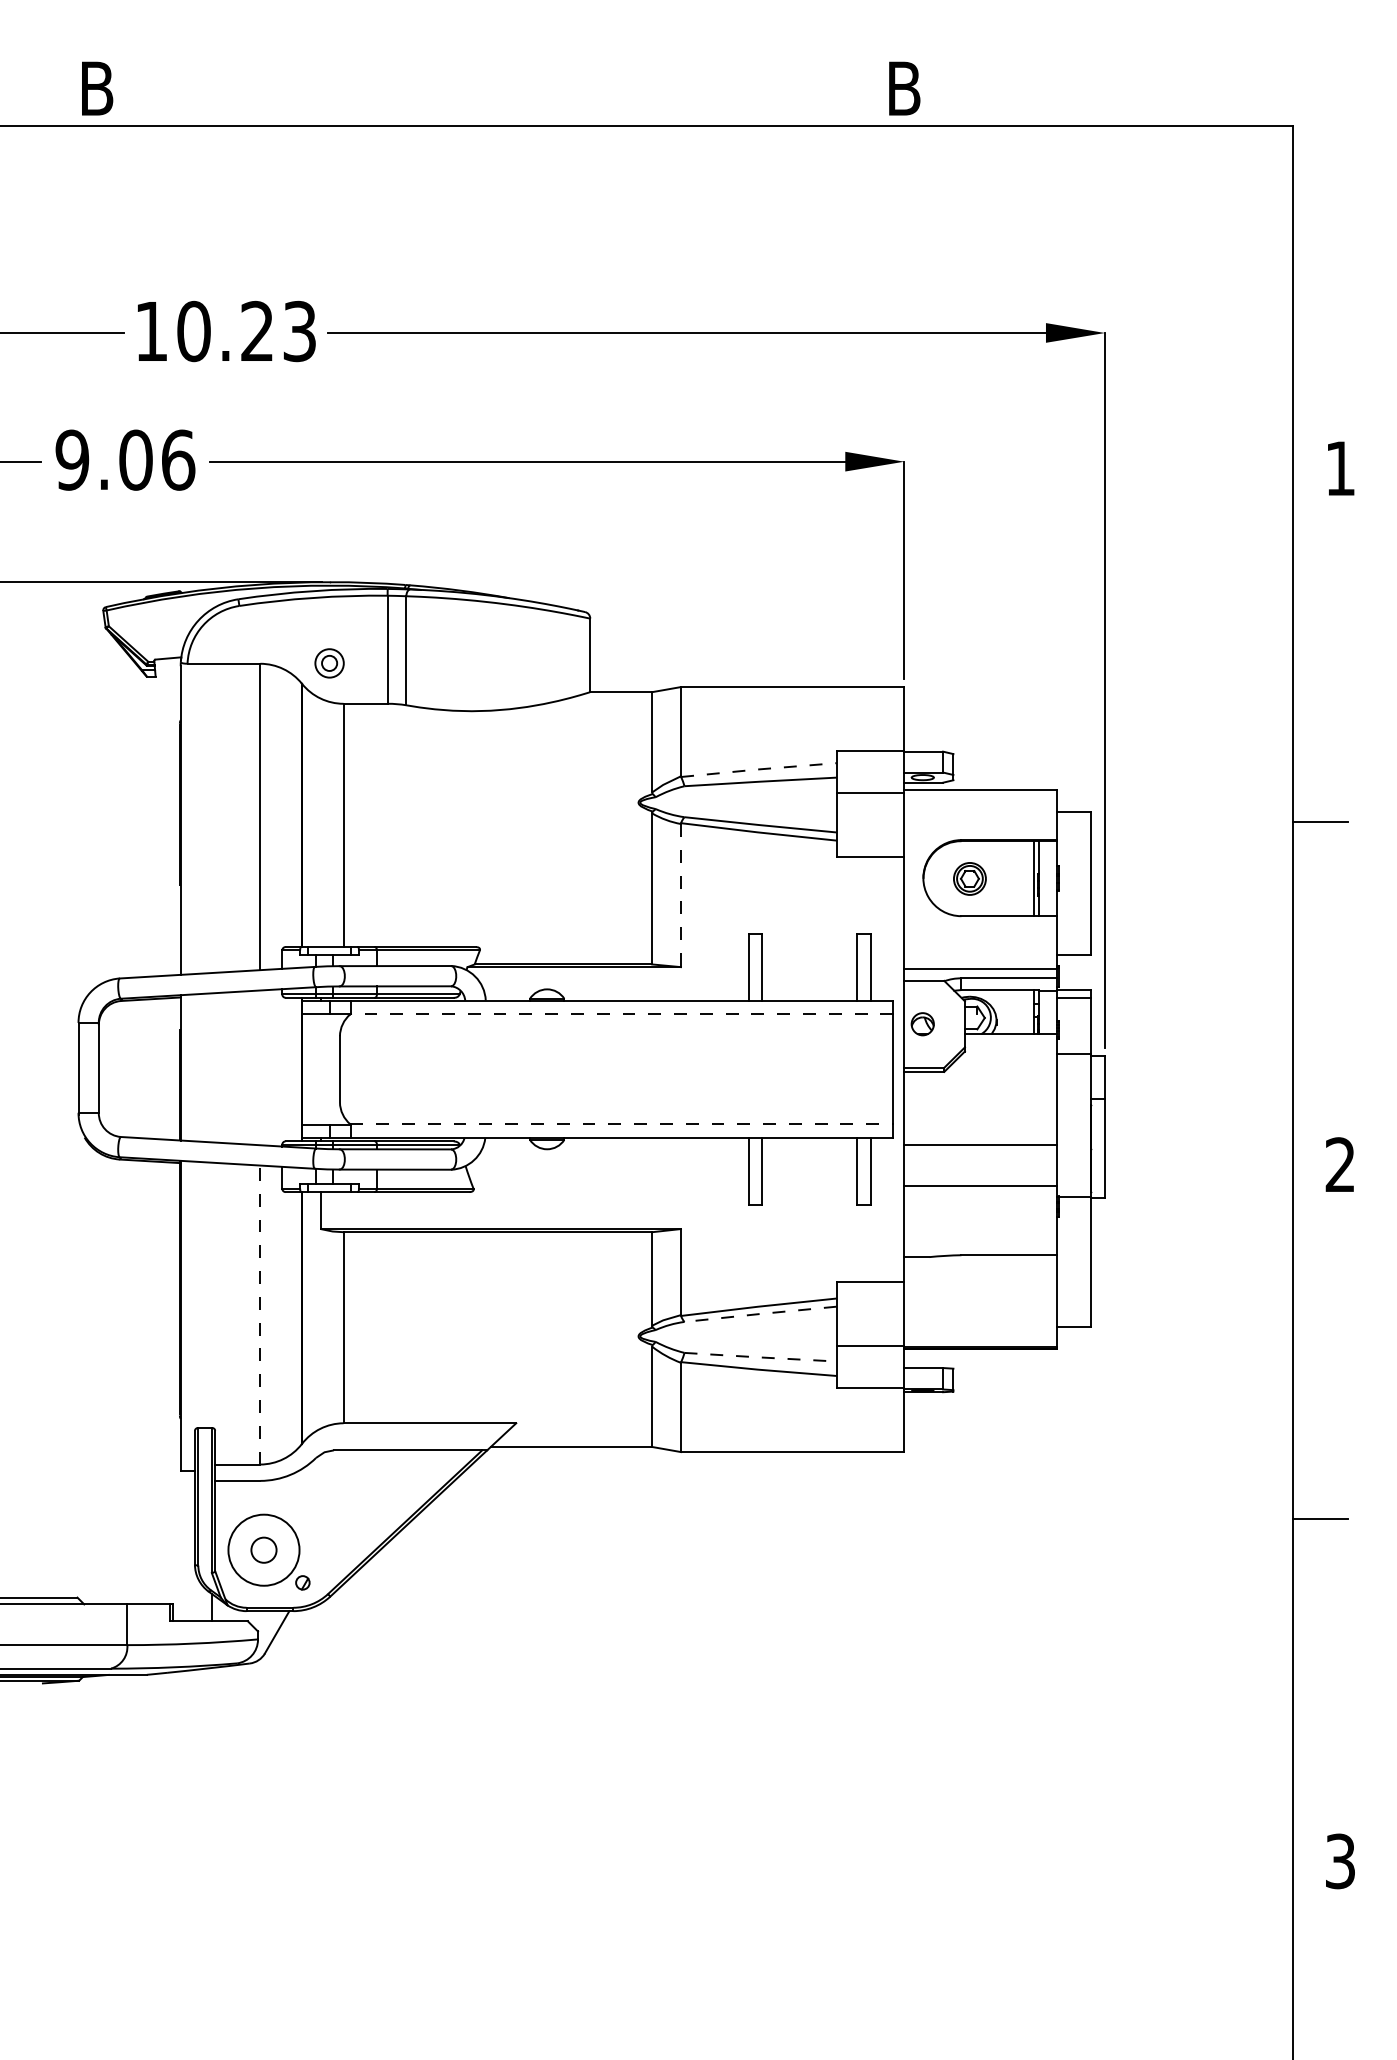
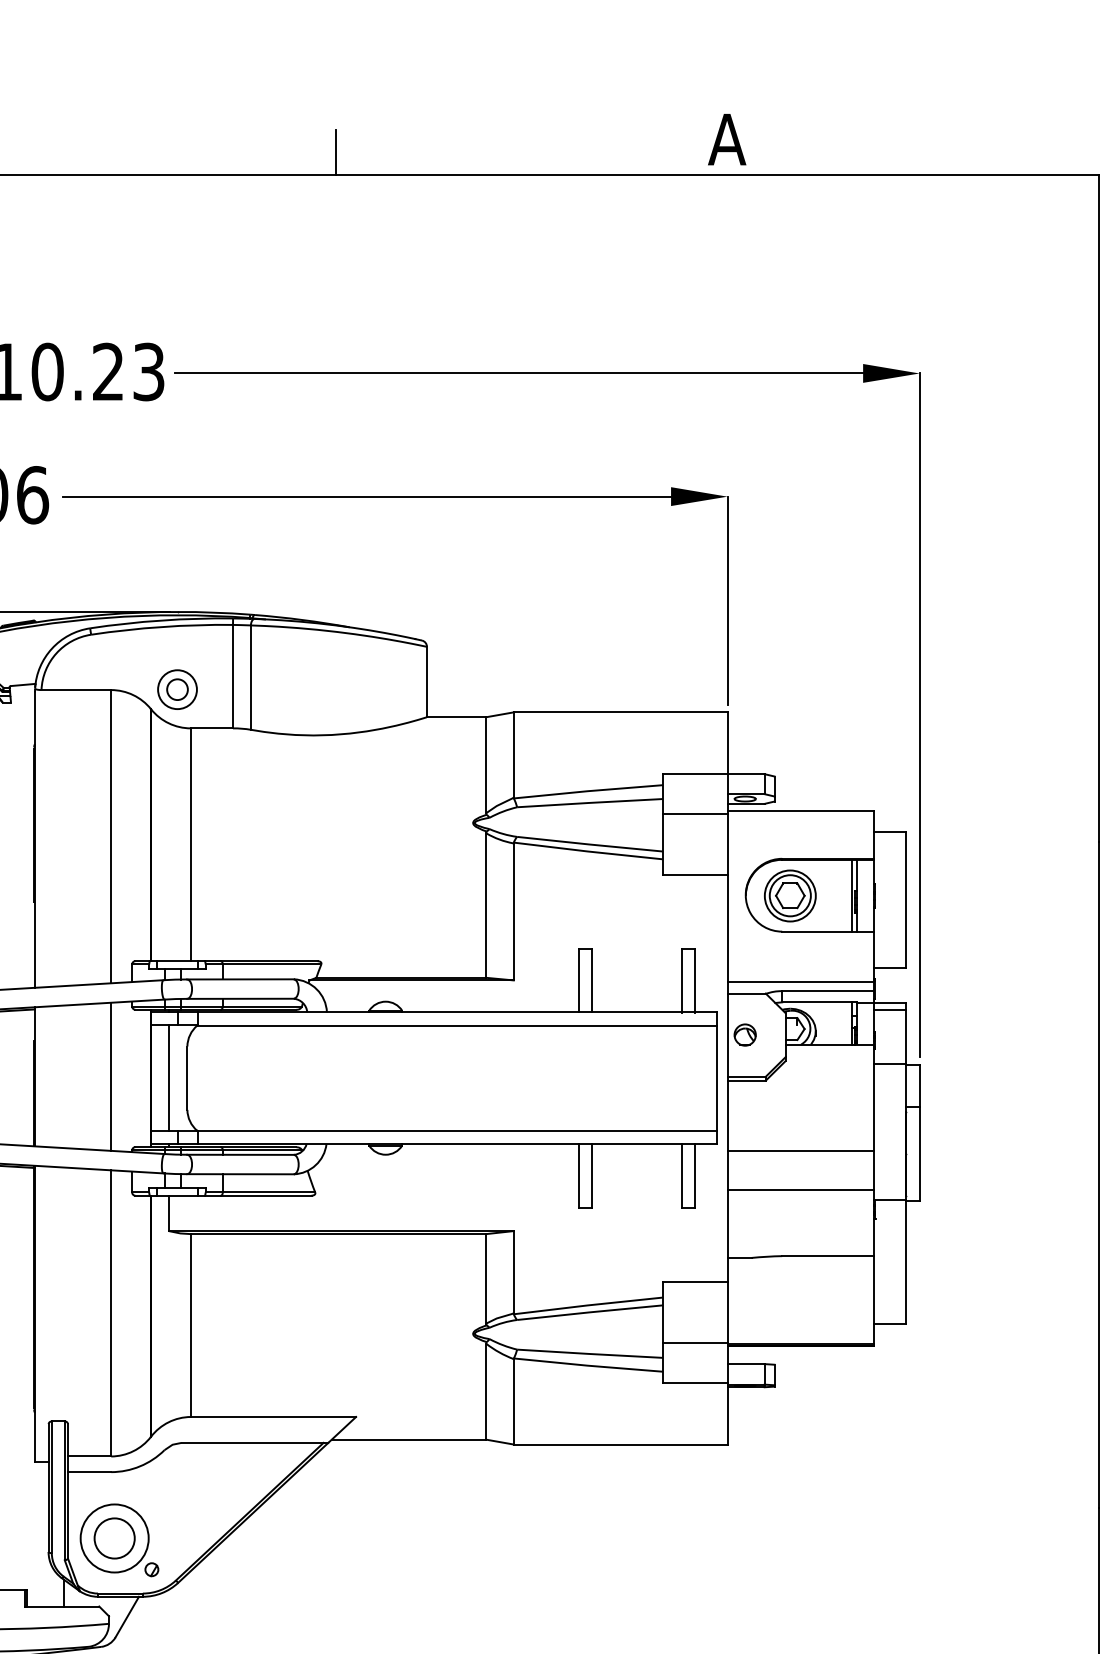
text: (903, 88) -> (726, 139), B -> A
line: (494, 101) -> (335, 151), added
part: (329, 663) -> (177, 689), size x1.43
line: (758, 769) -> (587, 791), dashed -> solid
part: (969, 878) -> (789, 895), size x1.67
line: (681, 895) -> (514, 911), dashed -> solid
line: (621, 1014) -> (456, 1025), dashed -> solid
line: (260, 1067) -> (111, 1076), added
line: (320, 1068) -> (168, 1077), added
line: (622, 1124) -> (457, 1131), dashed -> solid
line: (260, 1314) -> (111, 1312), dashed -> solid
line: (759, 1314) -> (588, 1312), dashed -> solid
line: (760, 1357) -> (589, 1354), dashed -> solid
circle: (263, 1550) -> (114, 1538), size x1.67

